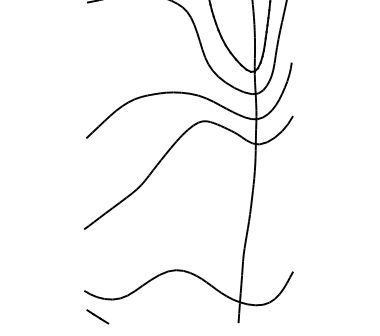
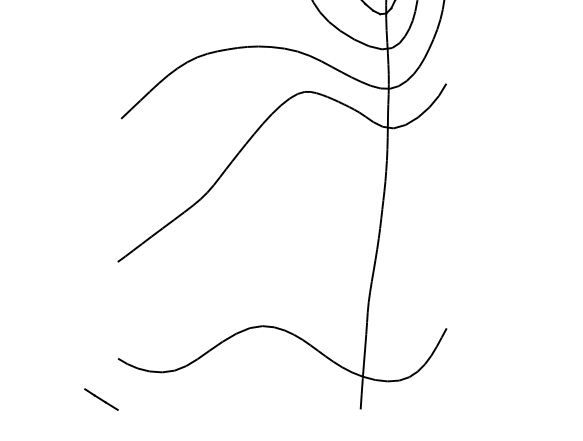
line: (97, 316) -> (101, 398), moved

